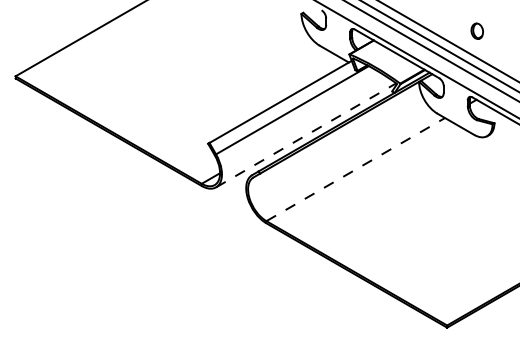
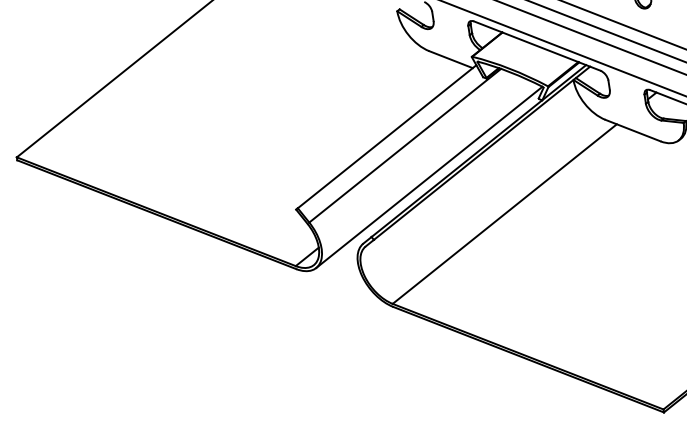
line: (306, 135) -> (429, 177), dashed -> solid
line: (356, 169) -> (505, 213), dashed -> solid

